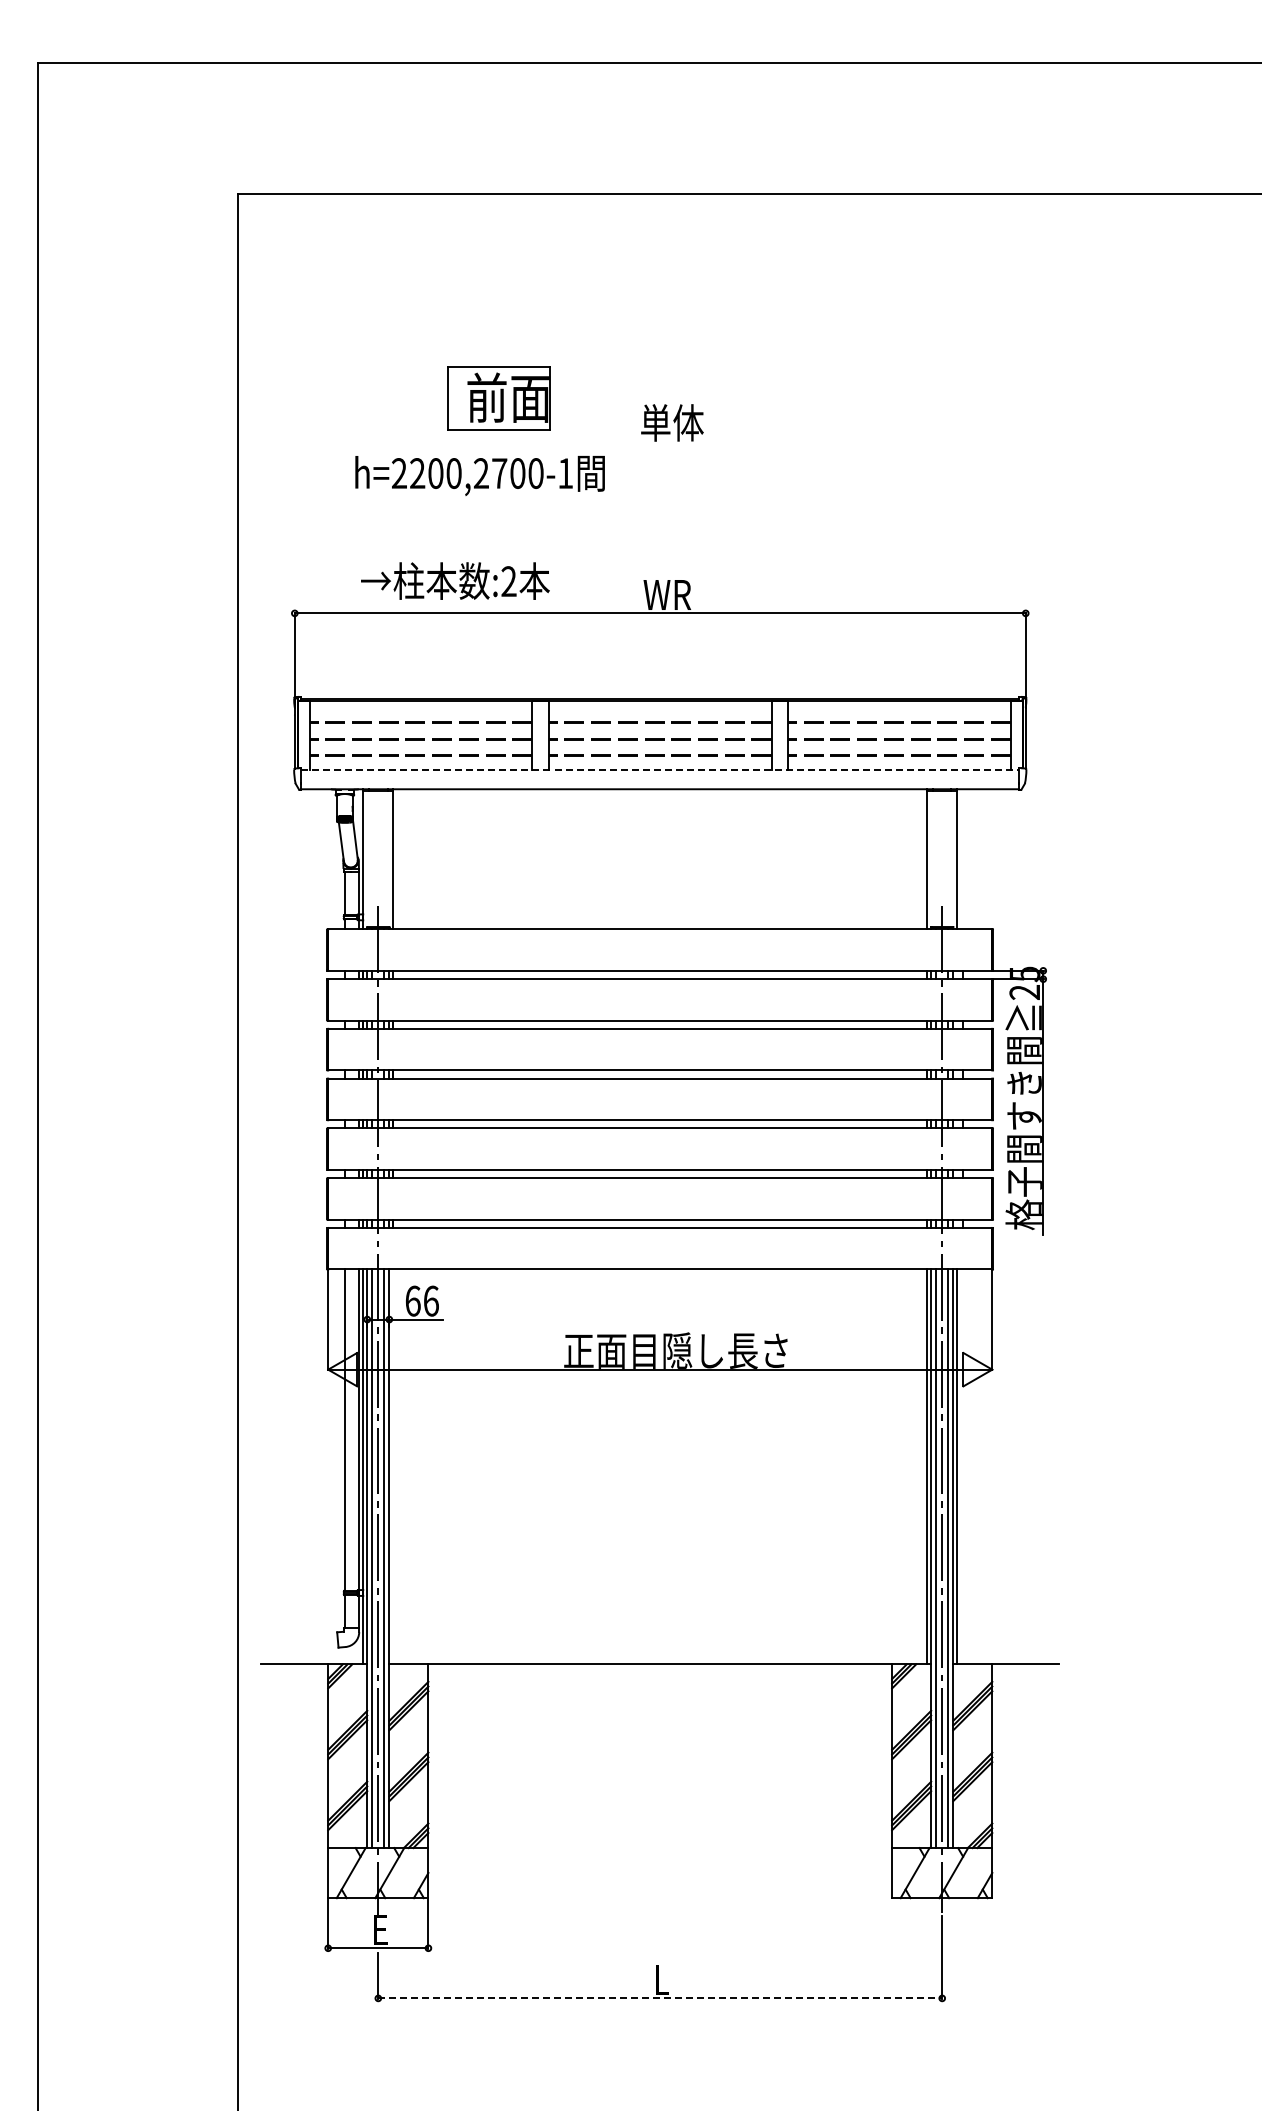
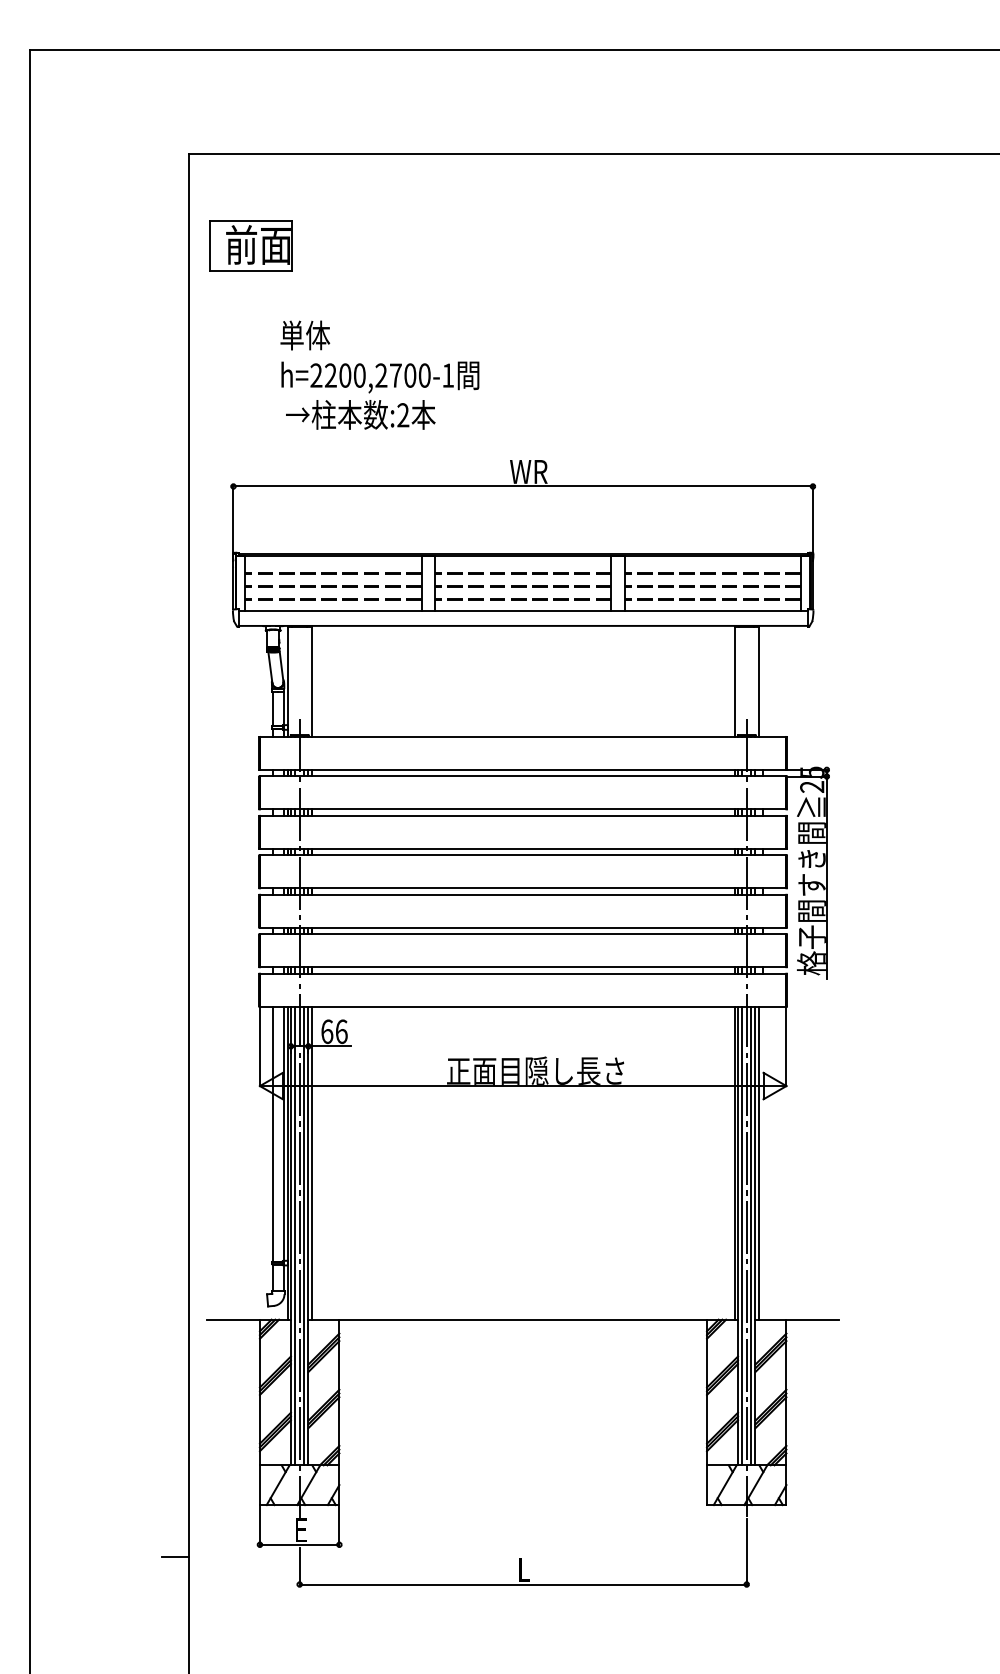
part: (498, 398) -> (250, 245), moved
text: (672, 422) -> (305, 335), moved
text: (455, 580) -> (360, 414), moved
line: (660, 770) -> (523, 611), dashed -> solid
line: (393, 1466) -> (311, 1162), added
line: (221, 1964) -> (175, 1557), added
line: (660, 1998) -> (523, 1584), dashed -> solid

